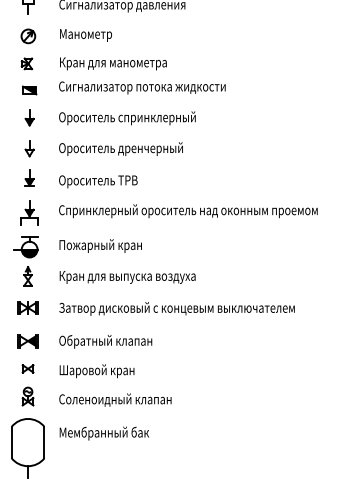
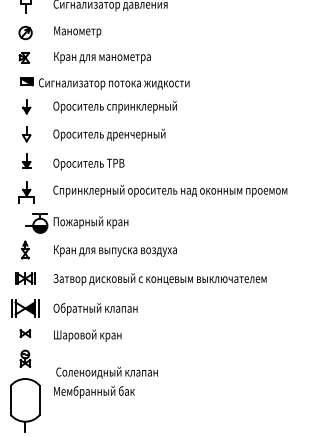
text: (142, 87) -> (114, 83), moved
part: (25, 247) -> (36, 223), moved
part: (27, 341) -> (24, 308), size x1.4
text: (115, 399) -> (107, 372), moved

